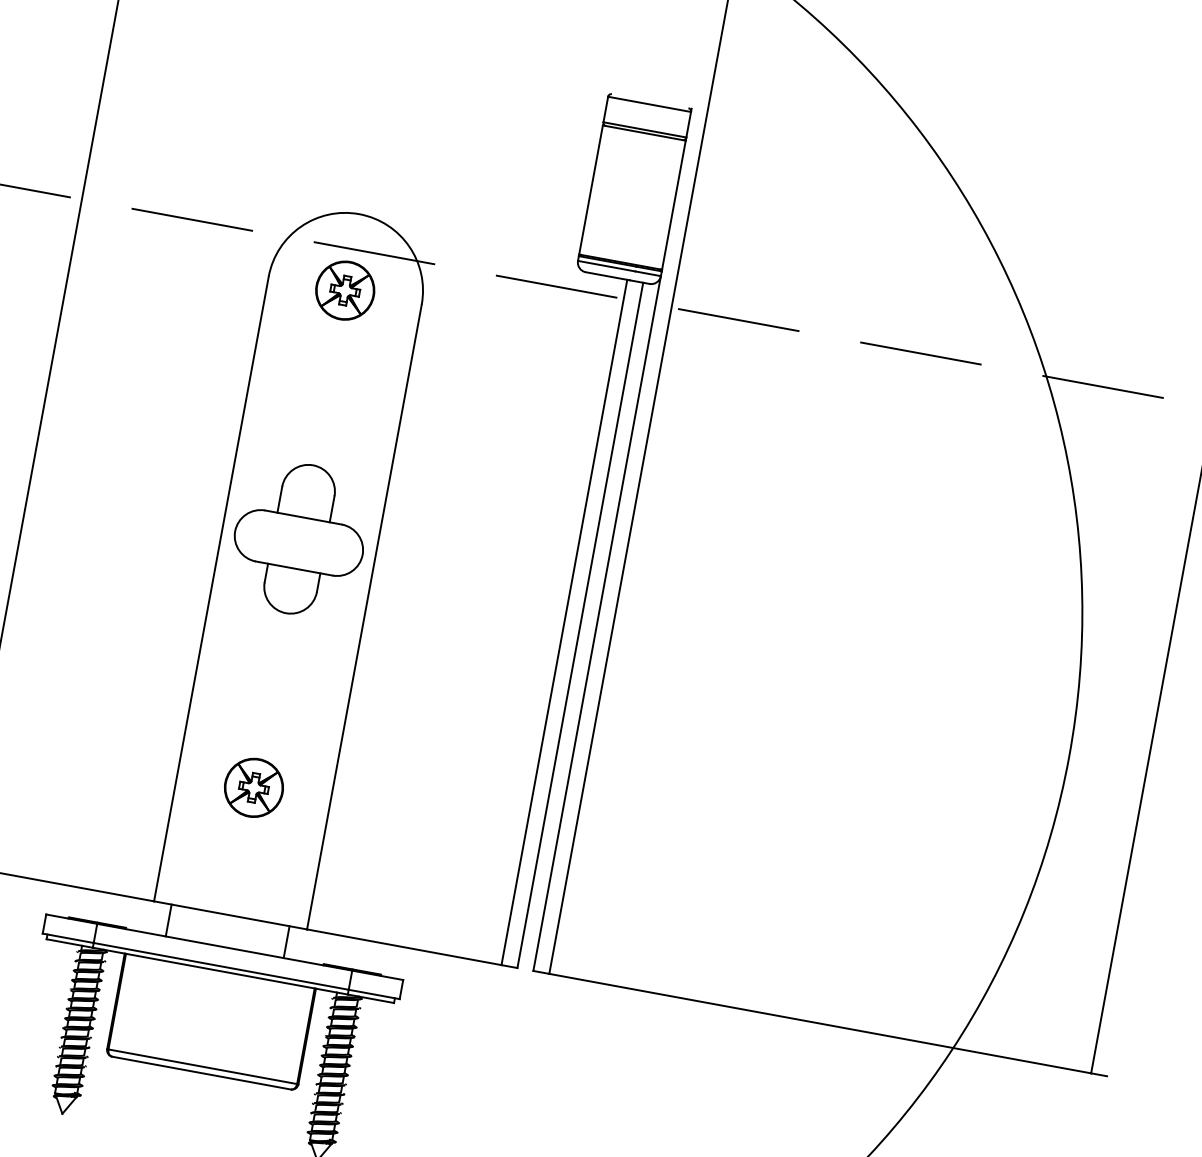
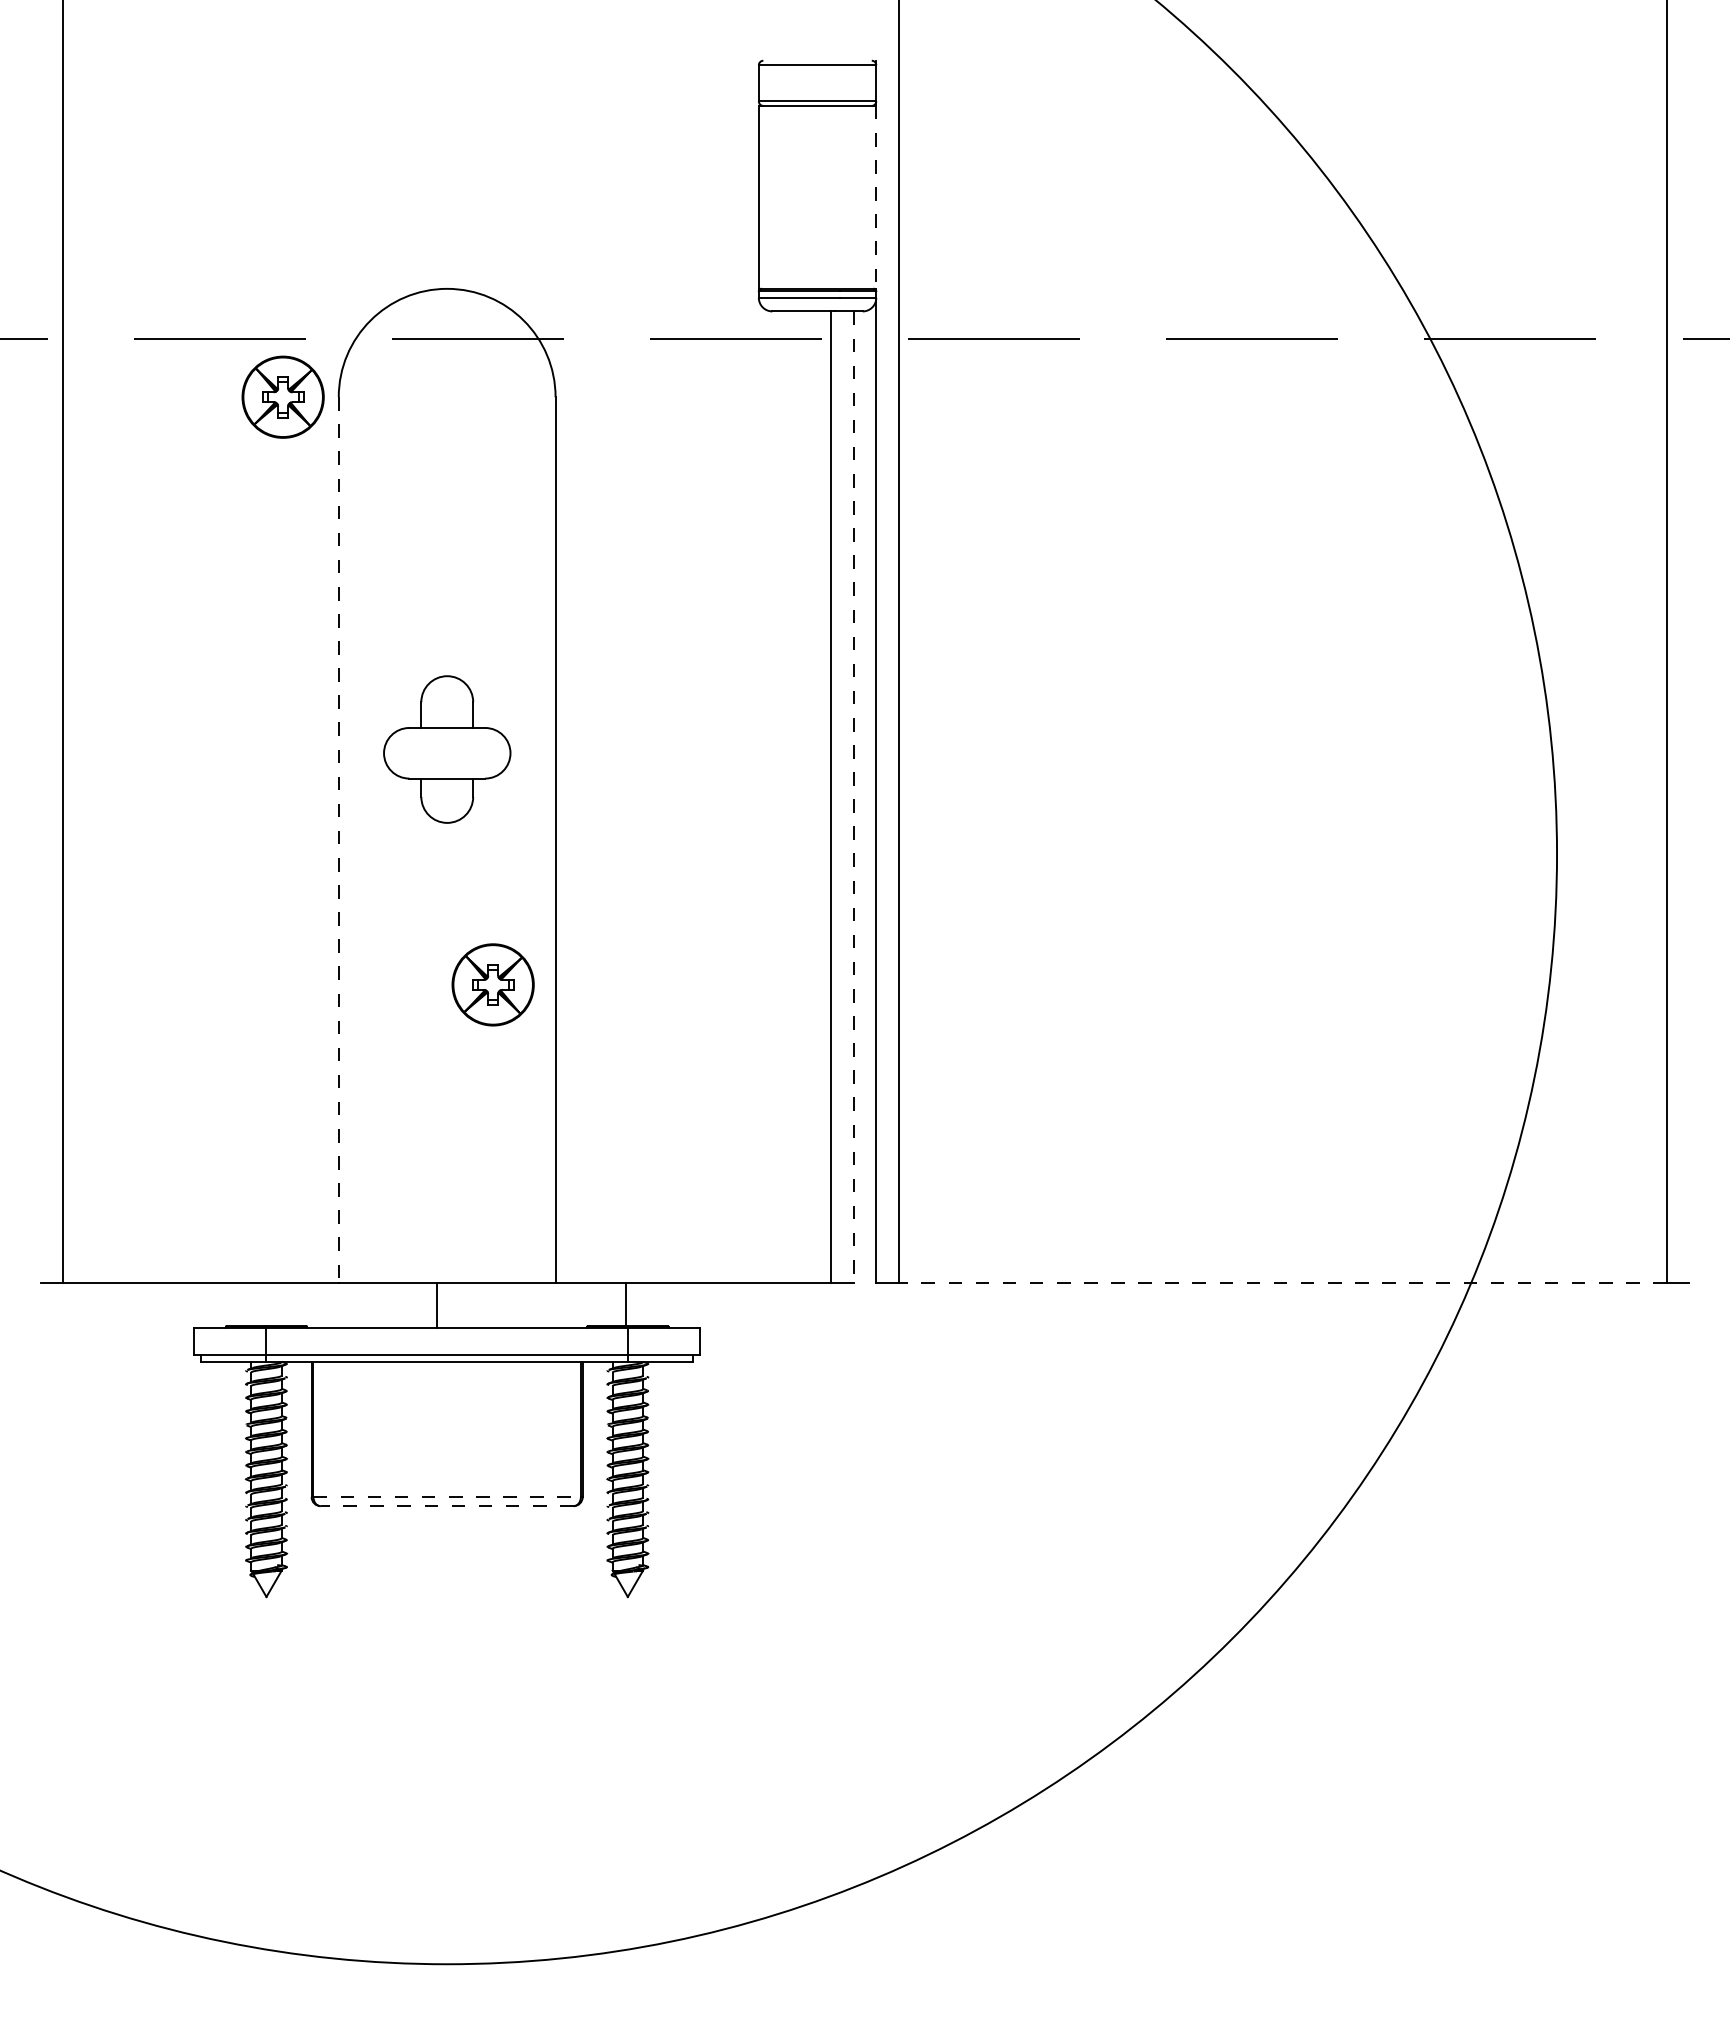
line: (674, 205) -> (876, 197), solid -> dashed
part: (344, 290) -> (282, 396), moved
part: (299, 539) -> (447, 749), size x0.7
line: (211, 588) -> (338, 839), solid -> dashed
line: (580, 625) -> (853, 797), solid -> dashed
part: (253, 787) -> (492, 984), moved
line: (168, 920) -> (436, 1304), moved
line: (286, 941) -> (625, 1304), moved
line: (820, 1023) -> (1282, 1282), solid -> dashed
line: (202, 1067) -> (447, 1497), solid -> dashed
line: (201, 1073) -> (446, 1506), solid -> dashed

